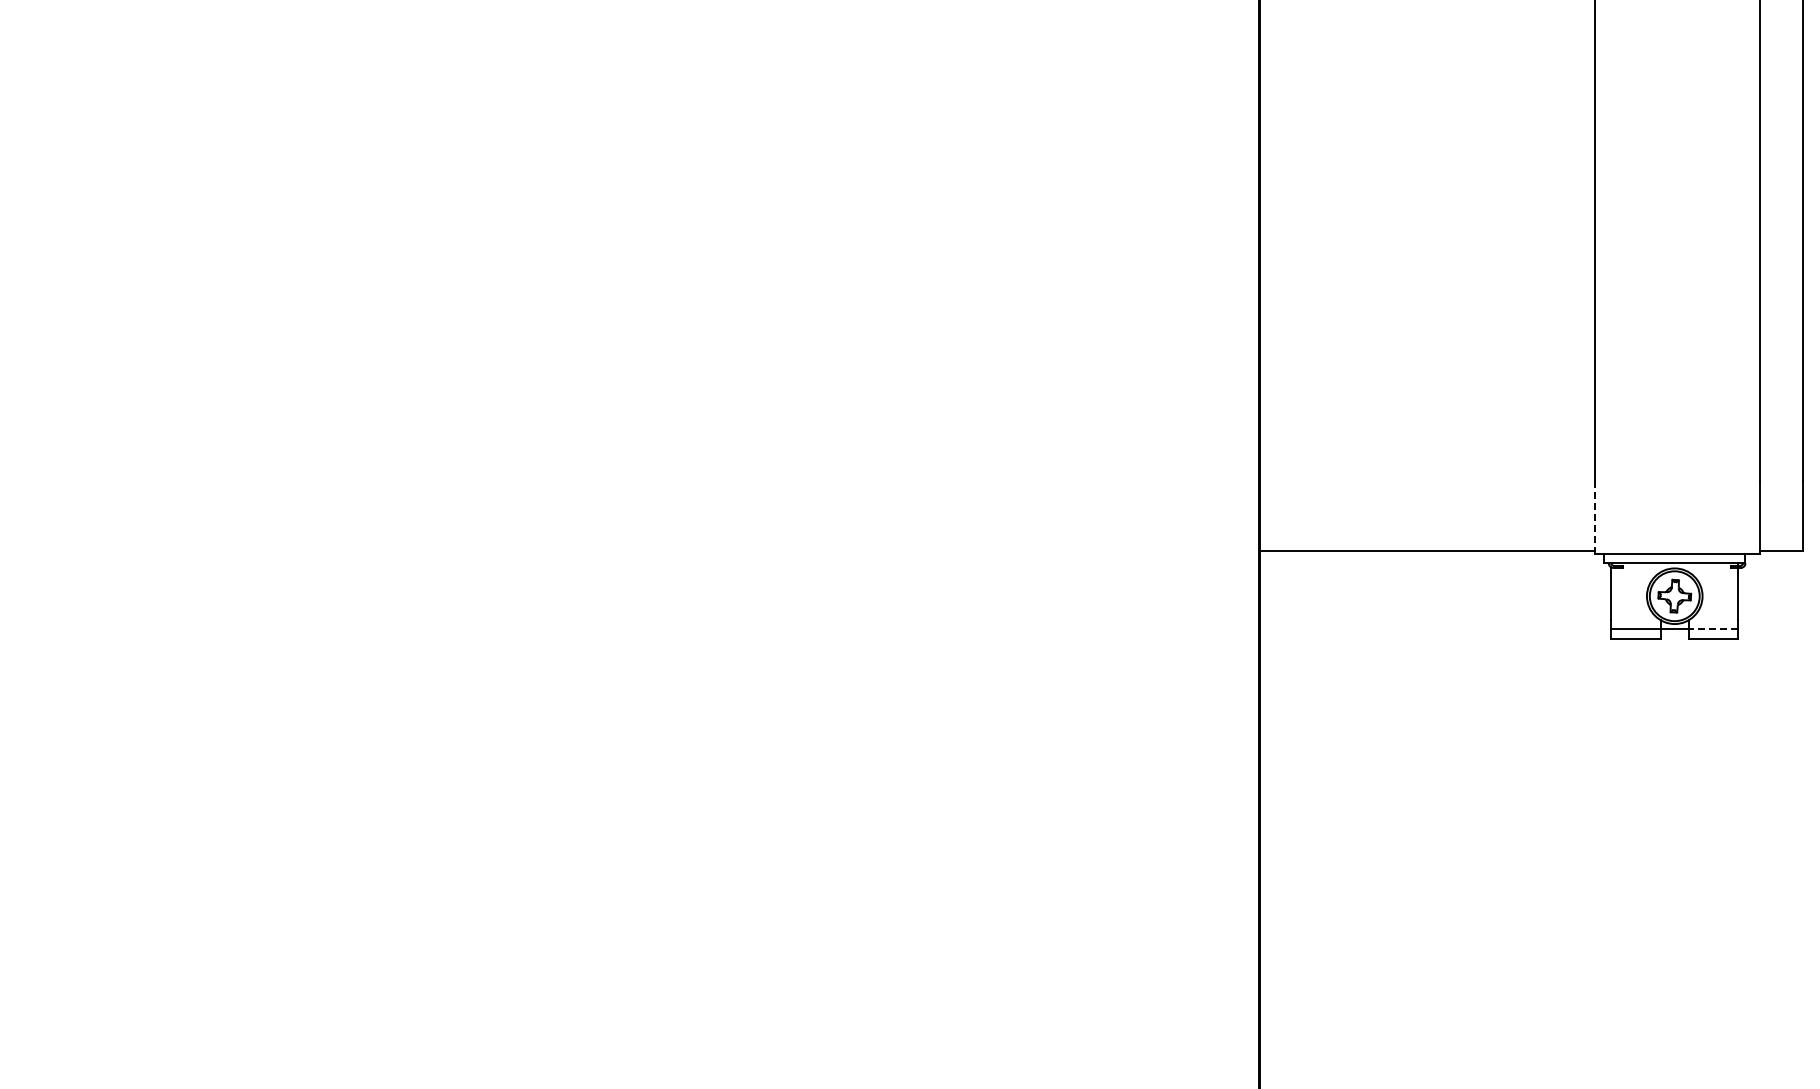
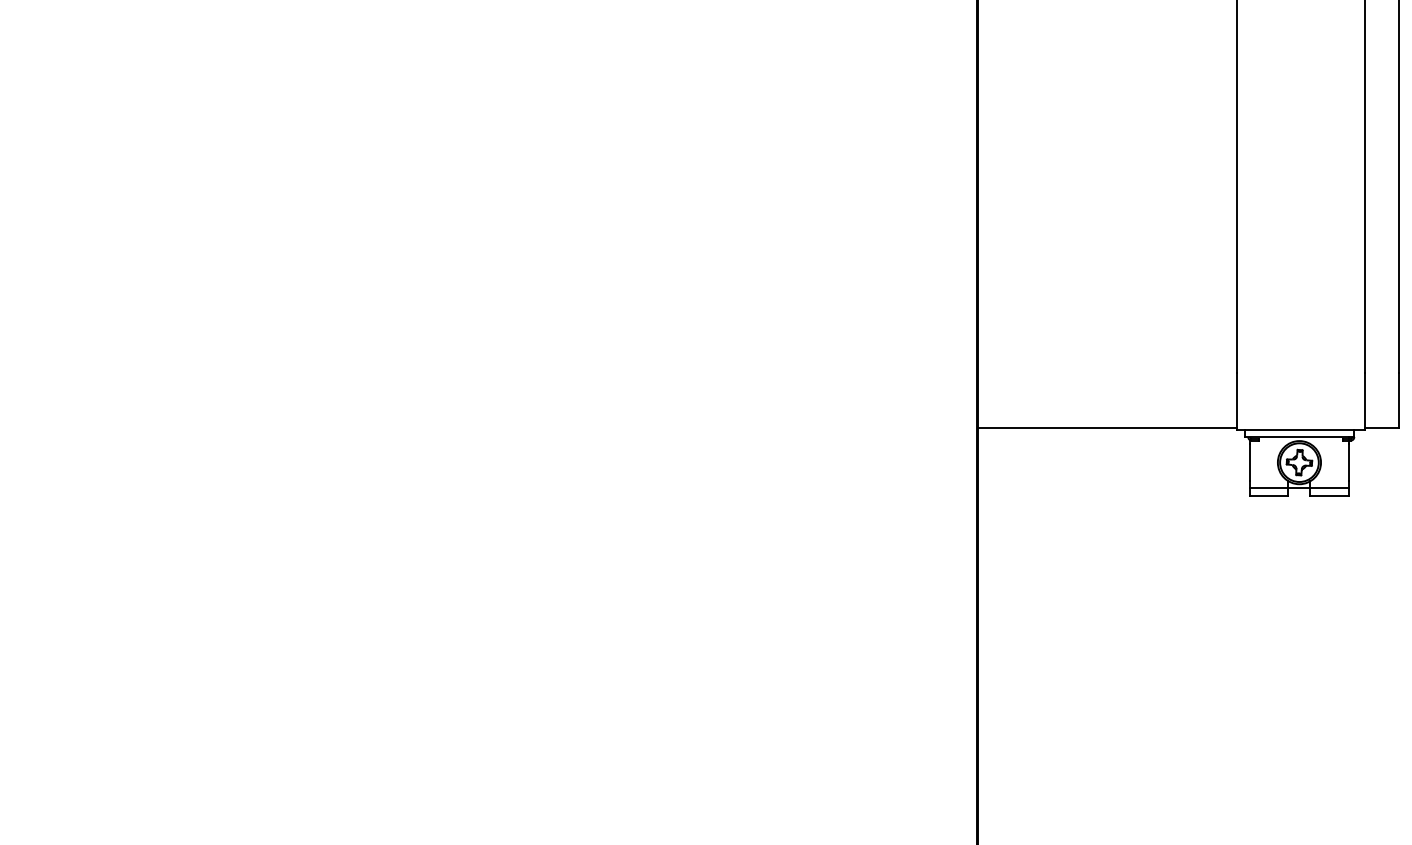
line: (1594, 517) -> (1237, 401), dashed -> solid
line: (1713, 629) -> (1329, 488), dashed -> solid

